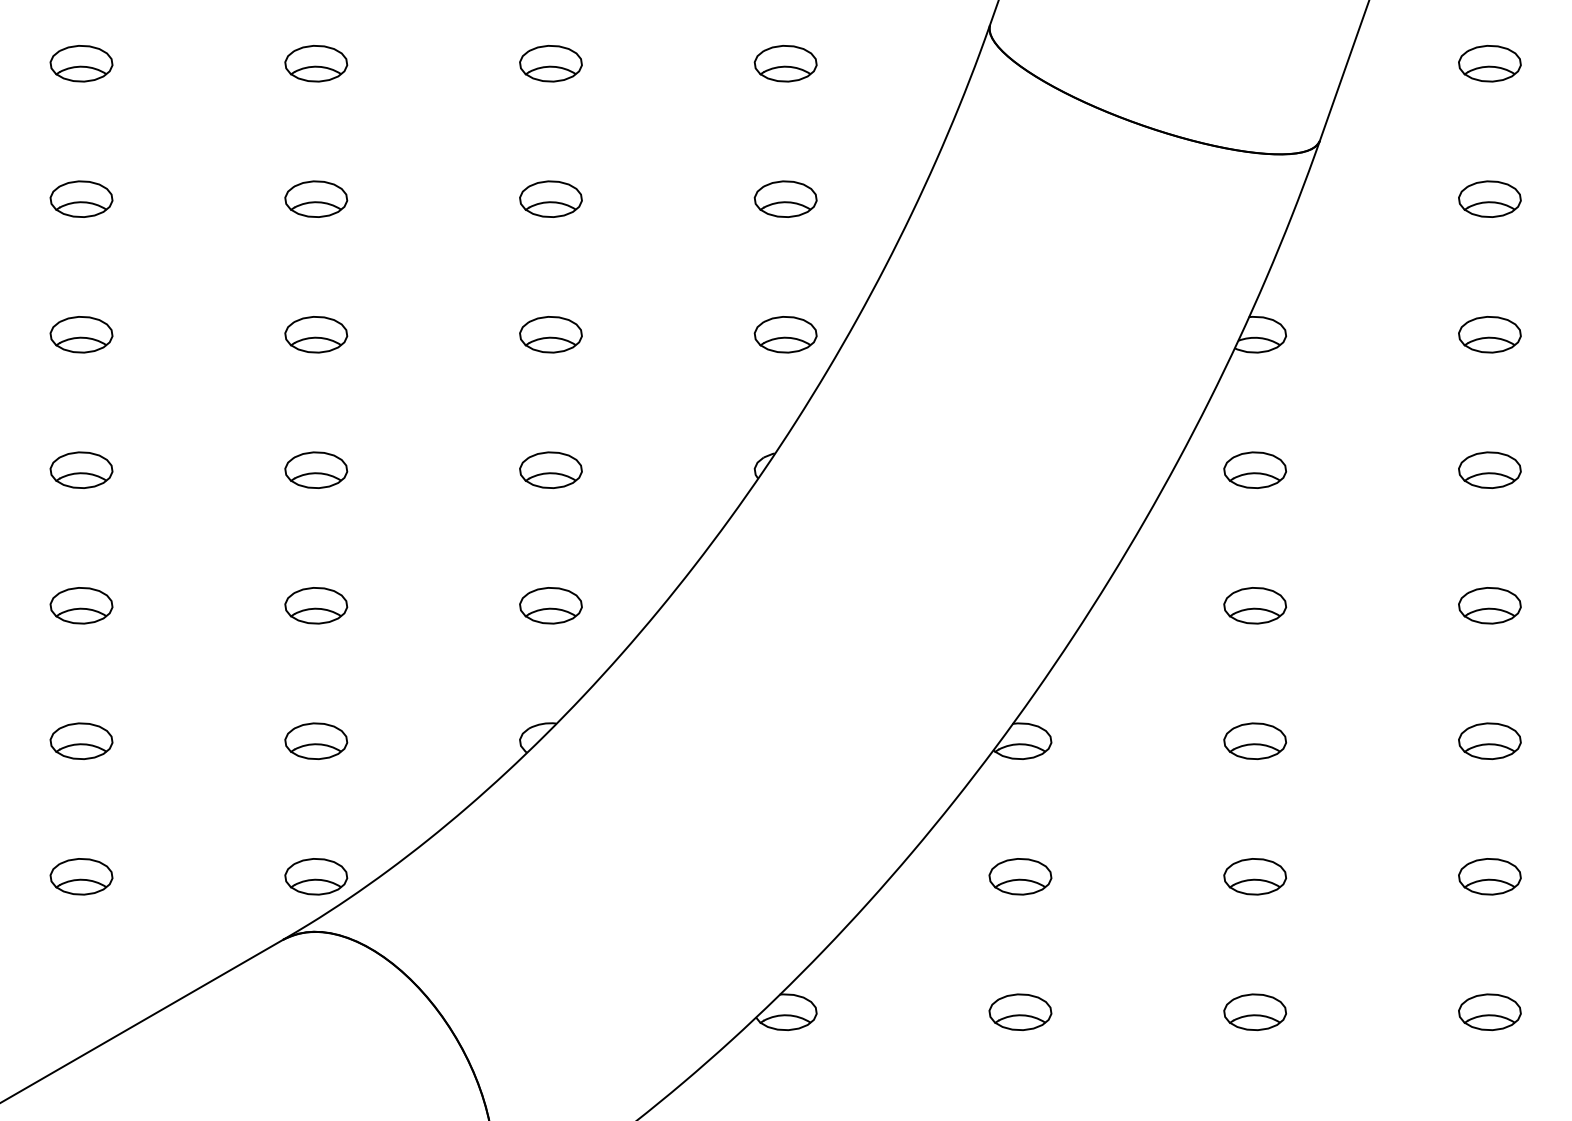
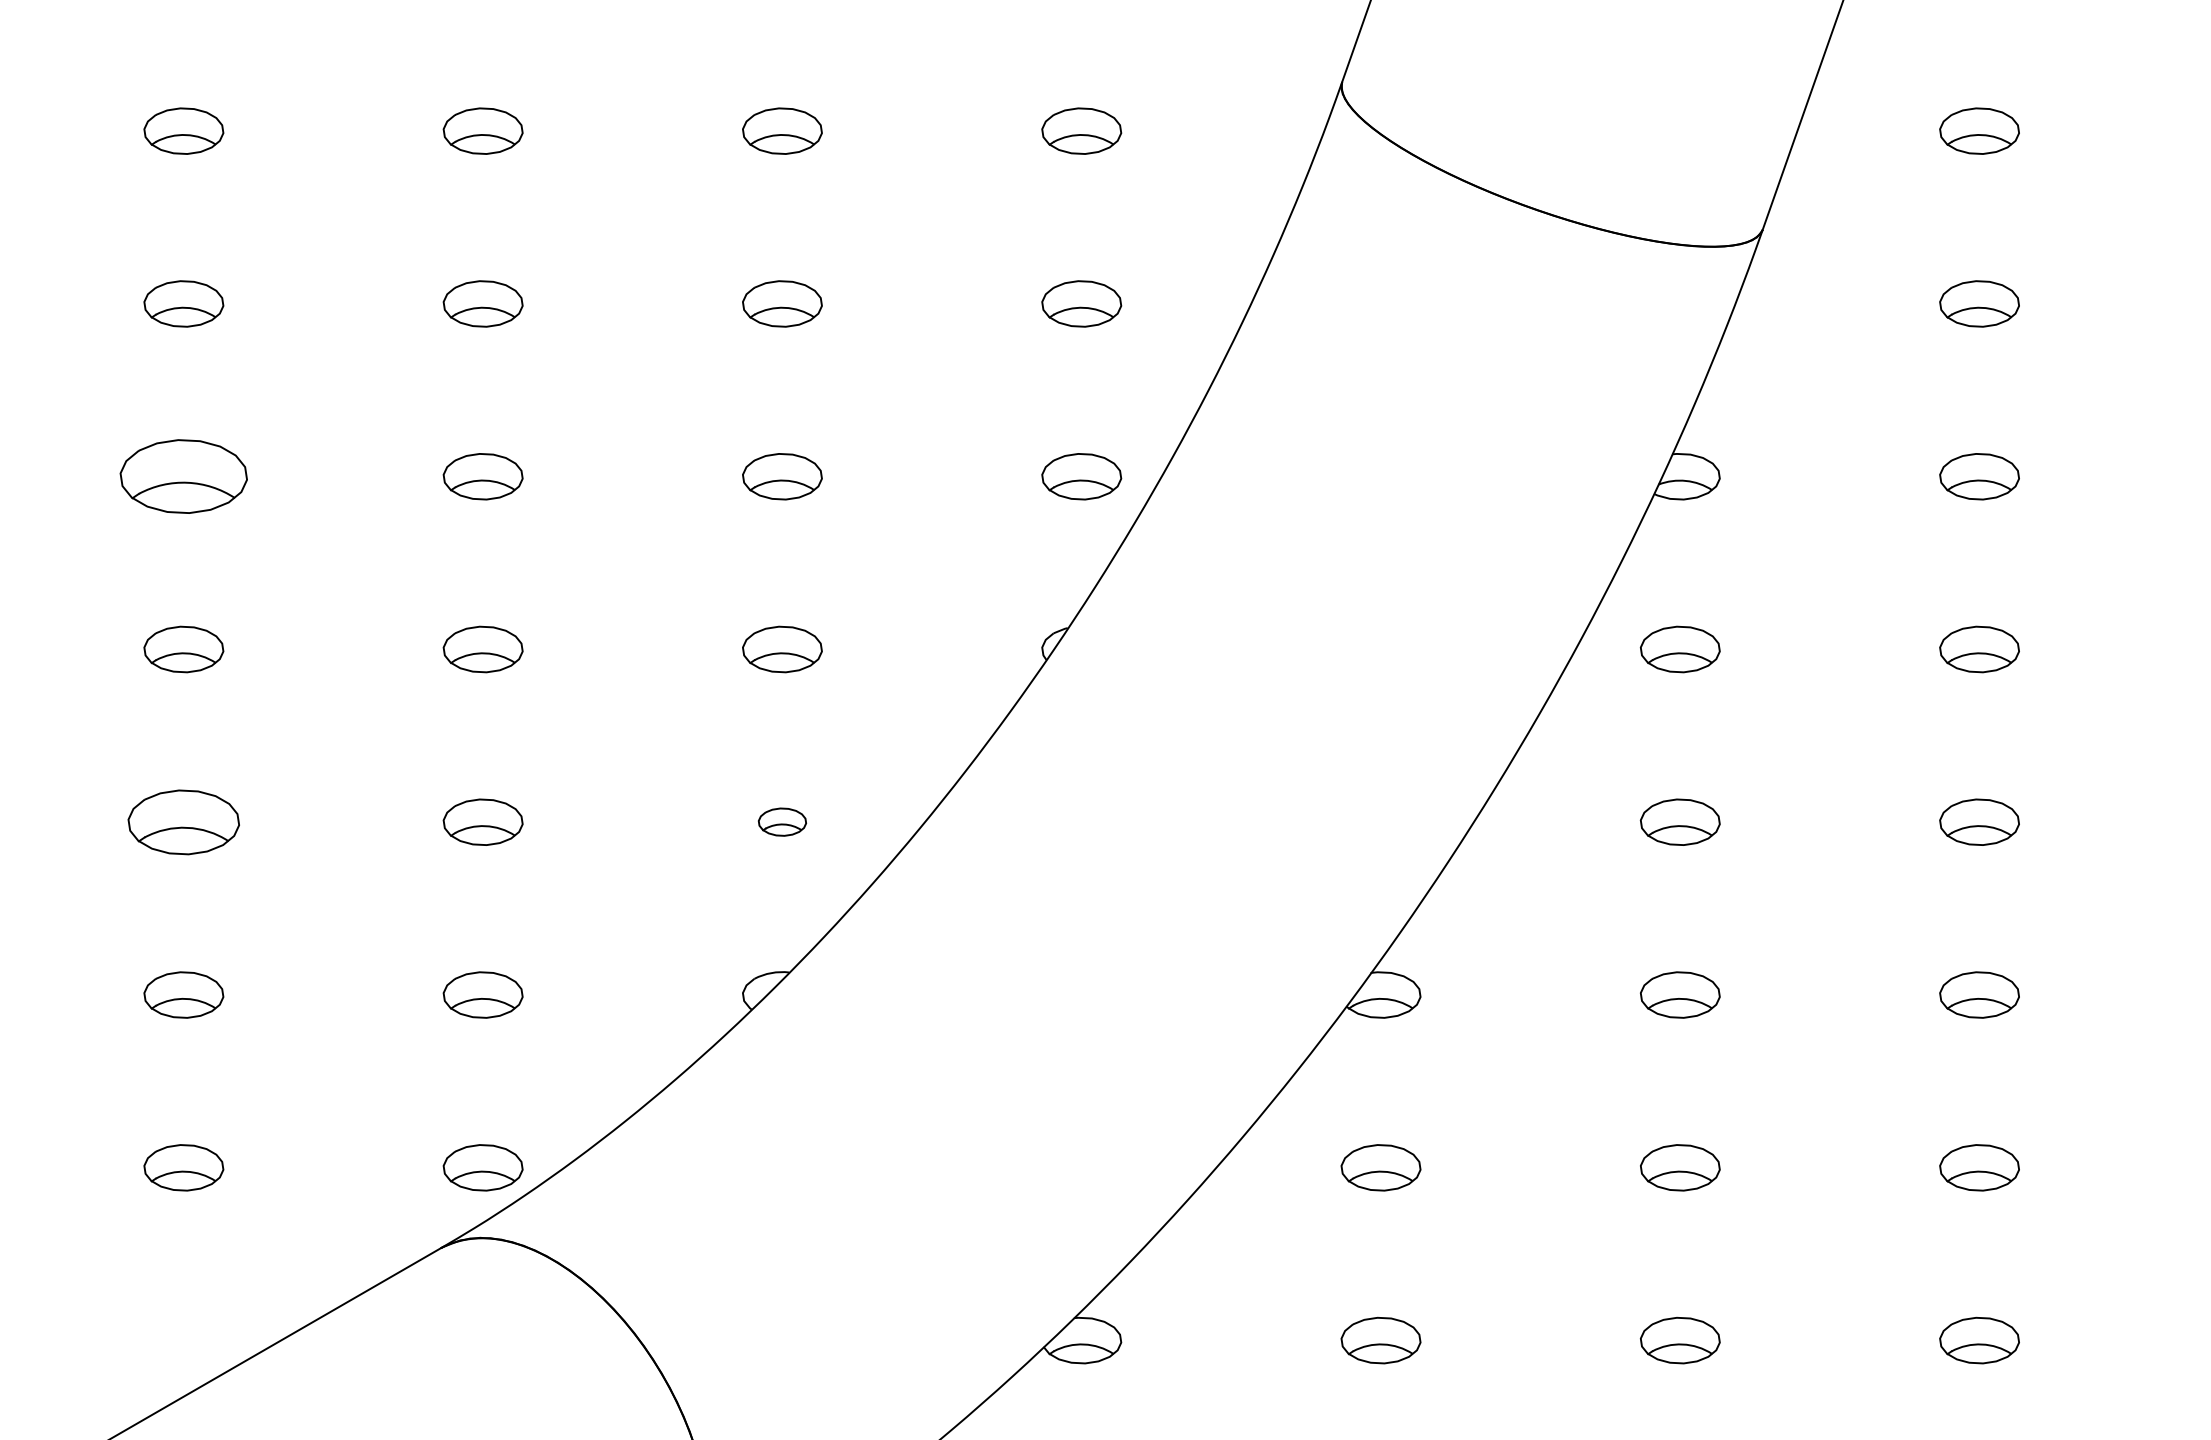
part: (81, 334) -> (183, 476), size x1.6
part: (81, 605) -> (183, 821), size x1.4
part: (551, 605) -> (782, 821), size x0.6

